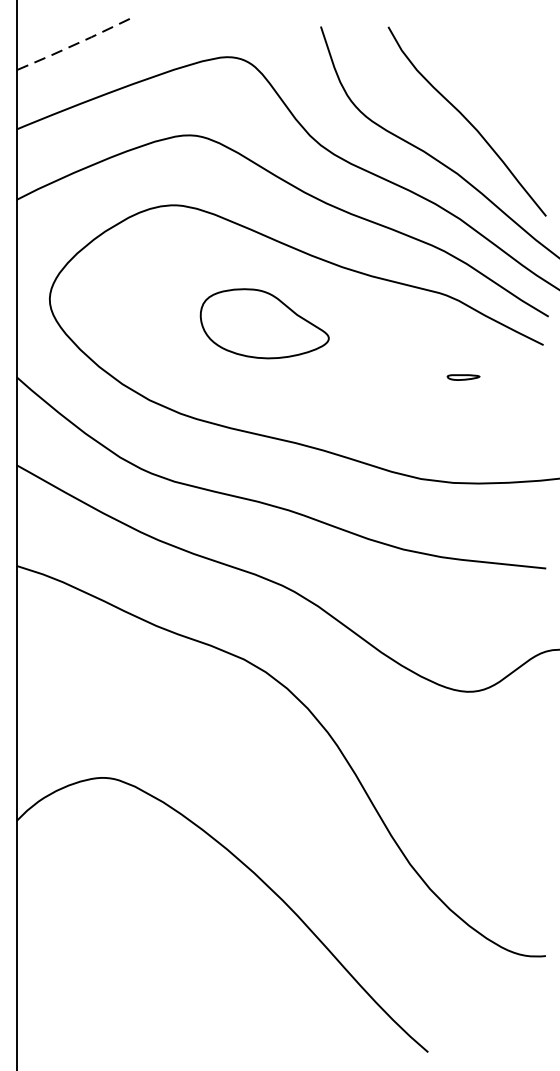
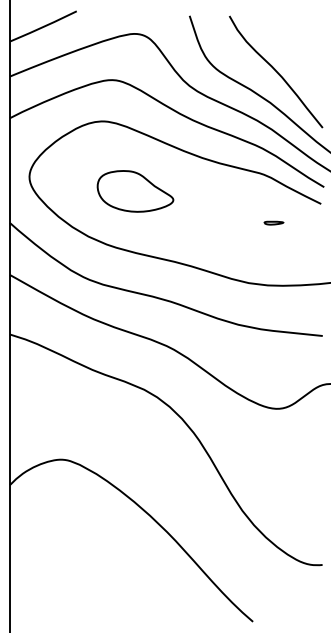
line: (73, 44) -> (43, 26), dashed -> solid
part: (264, 323) -> (135, 191), moved

